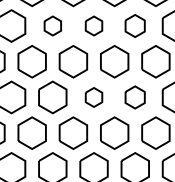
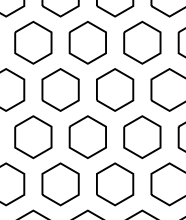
part: (52, 25) -> (32, 42), size x1.67
part: (93, 25) -> (87, 42), size x1.67
part: (134, 25) -> (141, 42), size x1.43
part: (93, 97) -> (87, 137), size x1.67
part: (134, 97) -> (141, 137), size x1.43

